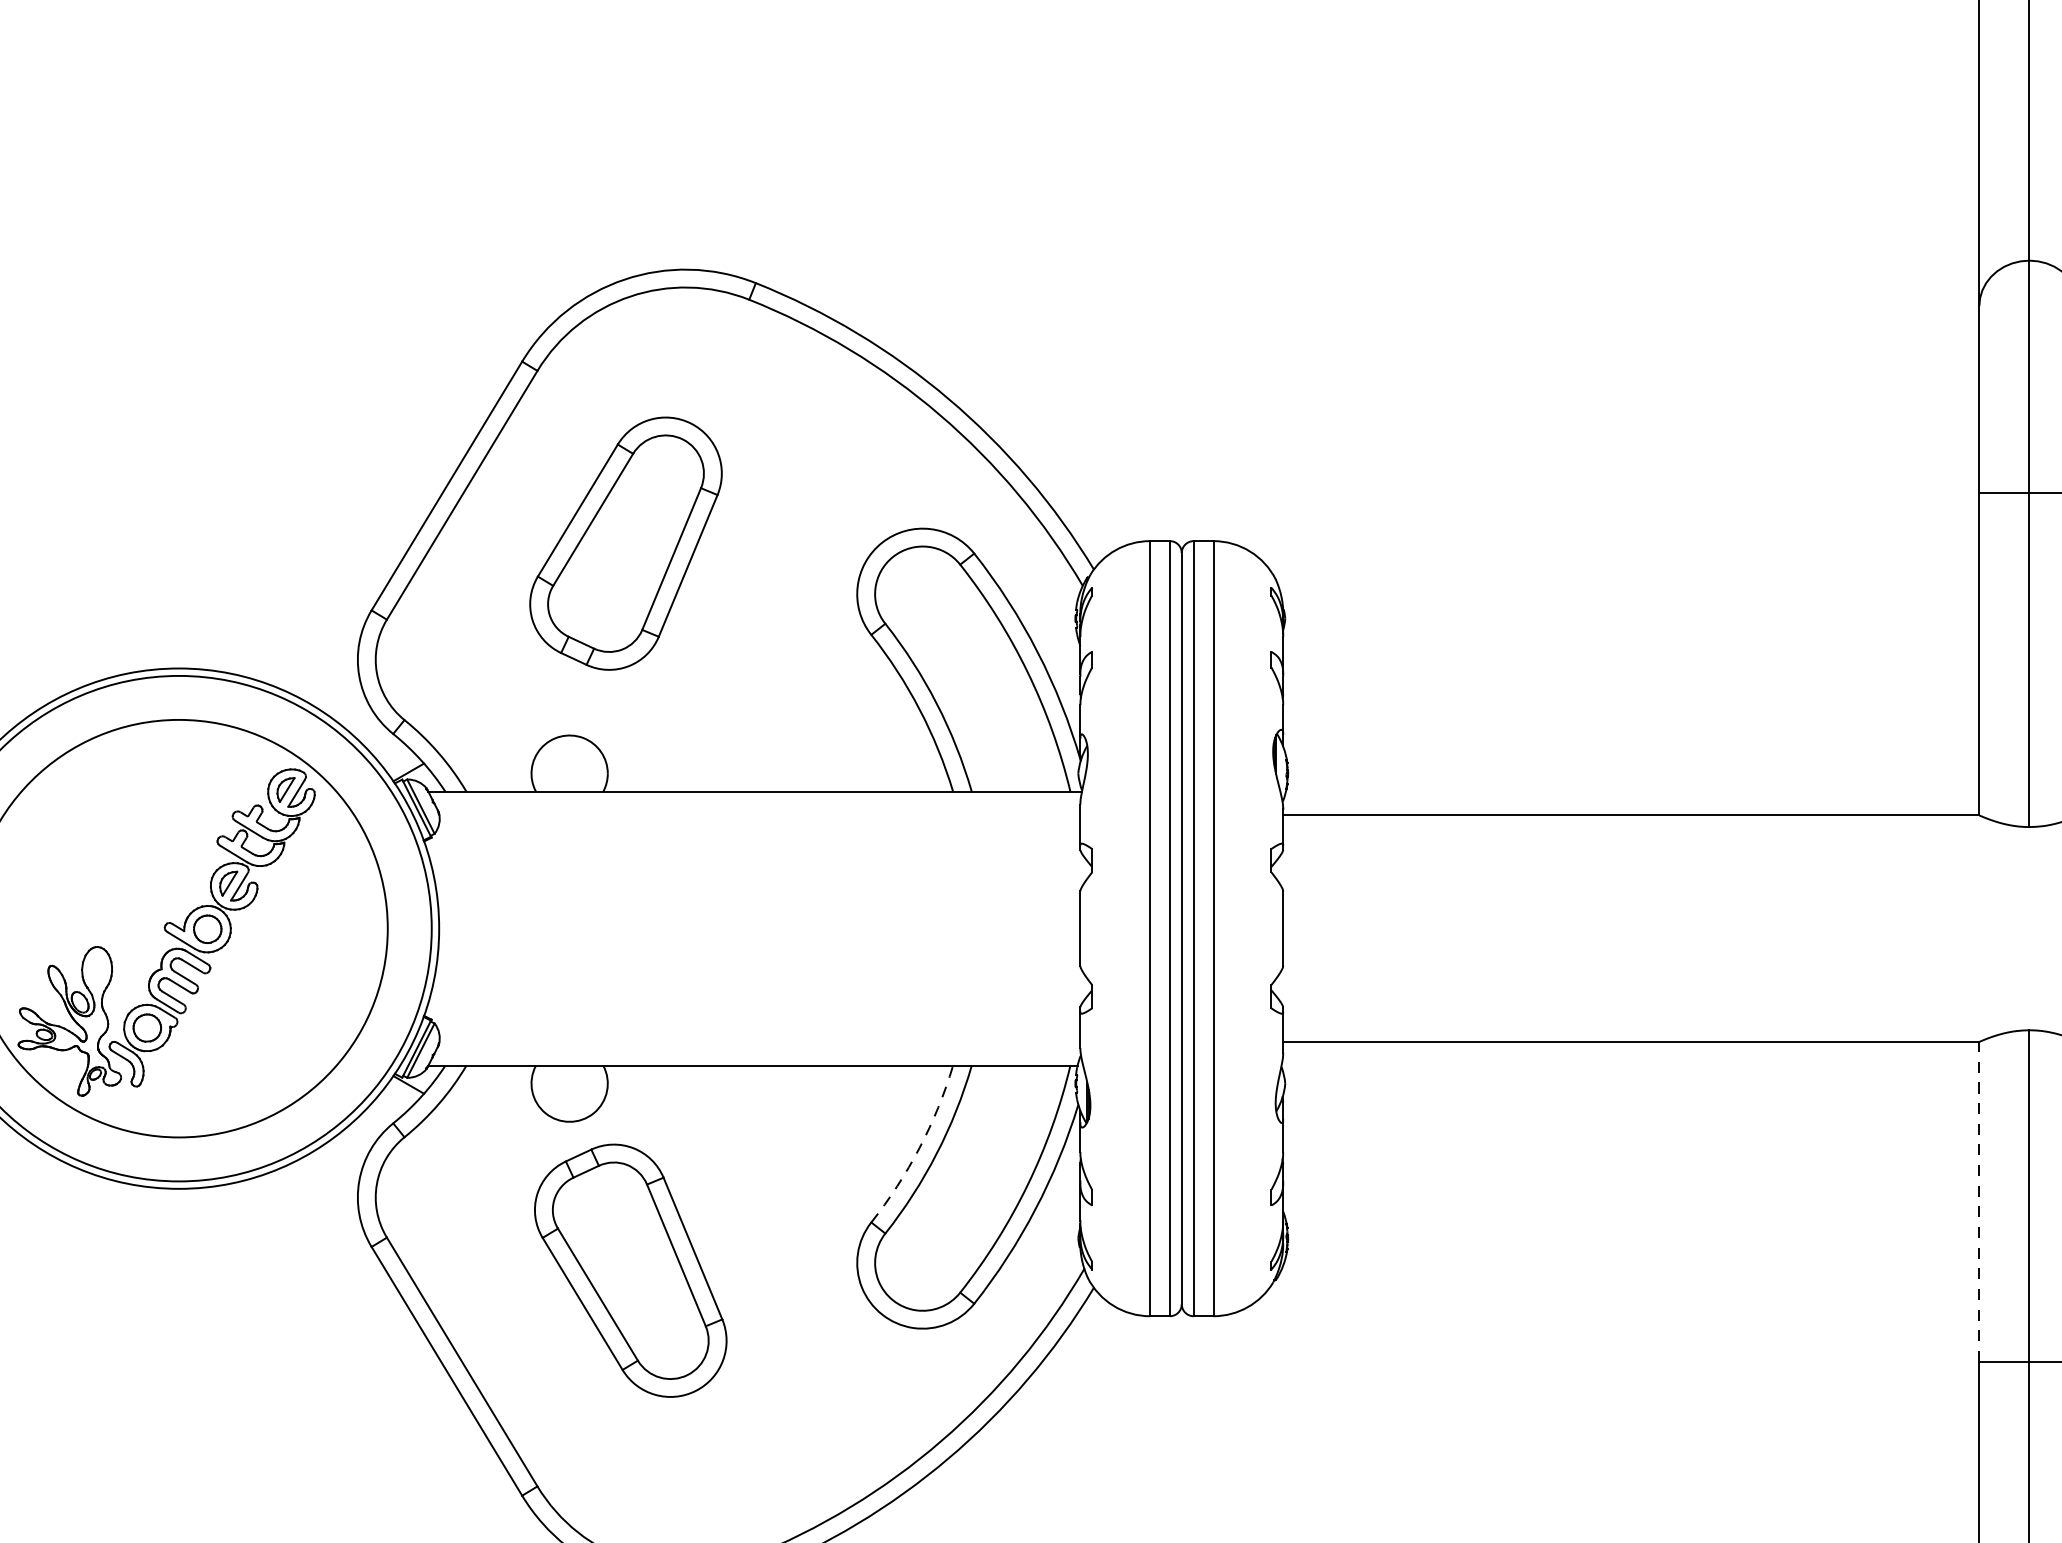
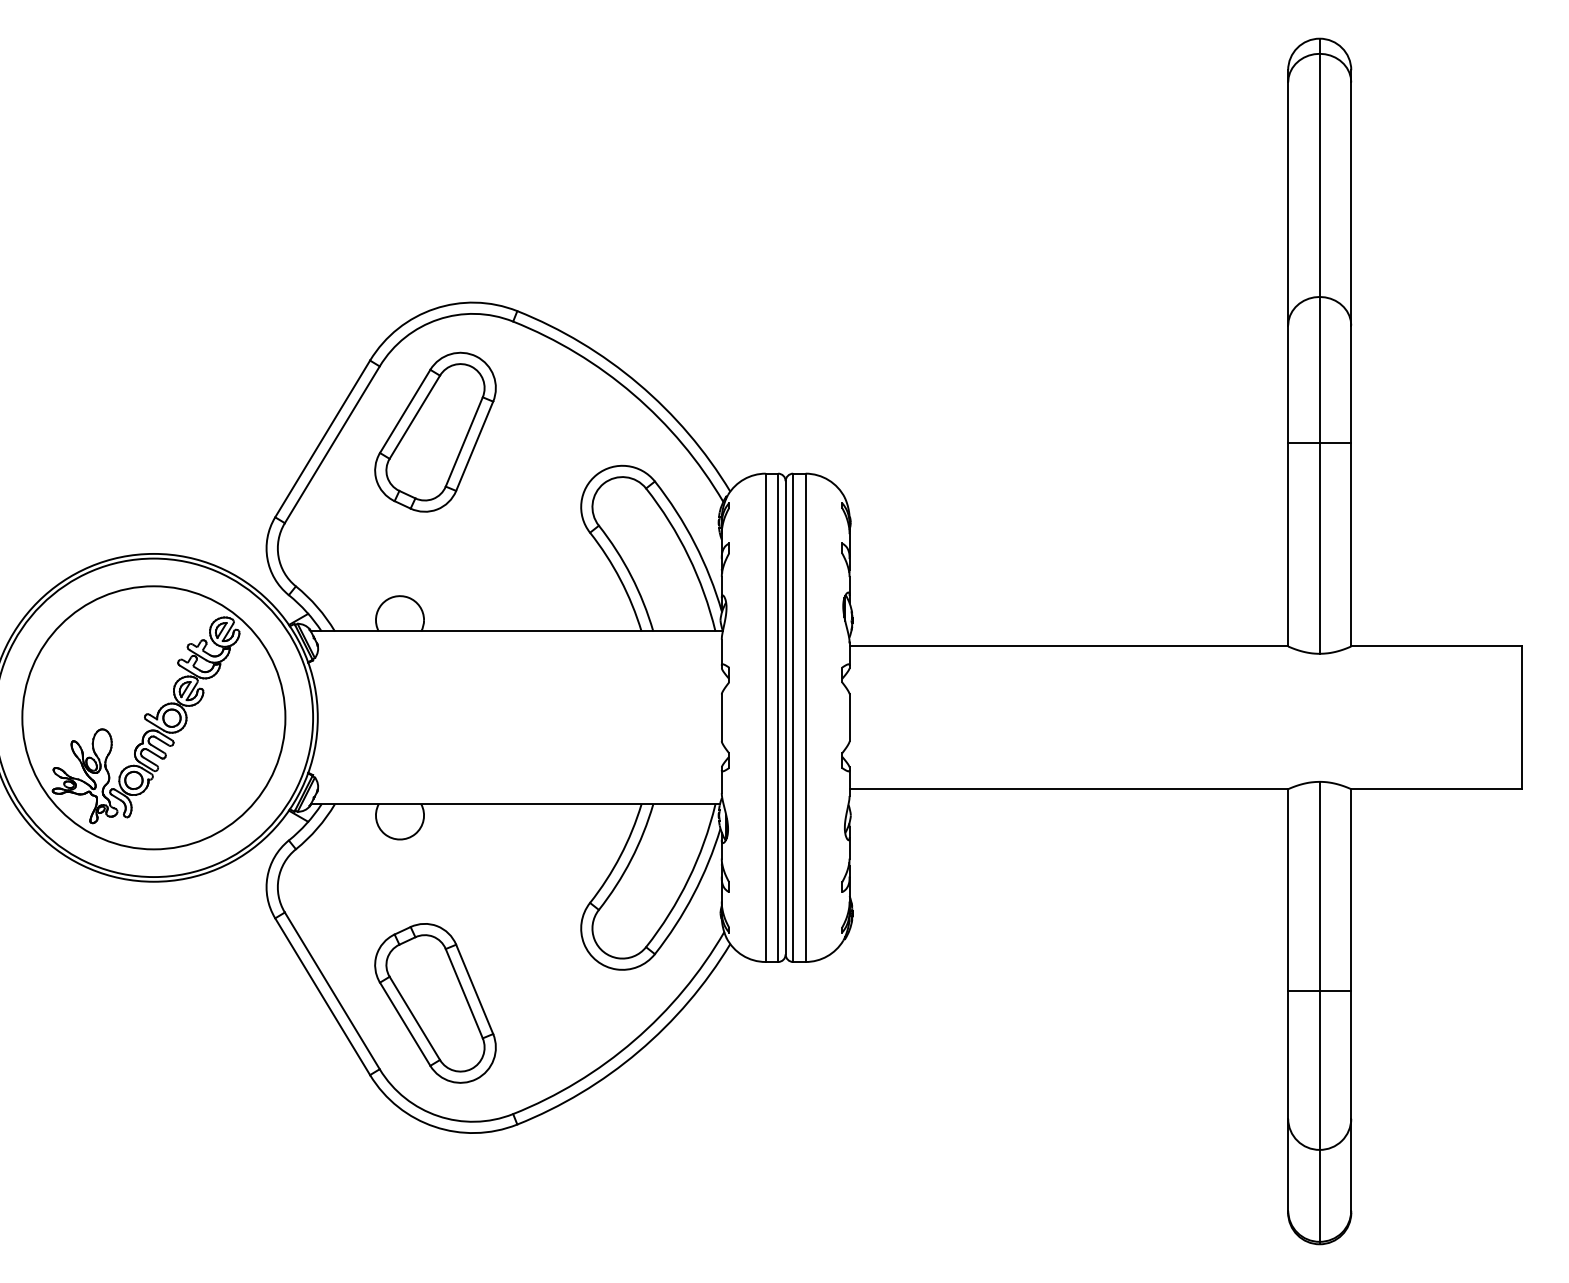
part: (625, 542) -> (435, 431), moved
arc: (919, 1148) -> (620, 856), dashed -> solid
line: (1979, 1202) -> (1288, 890), dashed -> solid
part: (630, 1270) -> (435, 1003), moved

